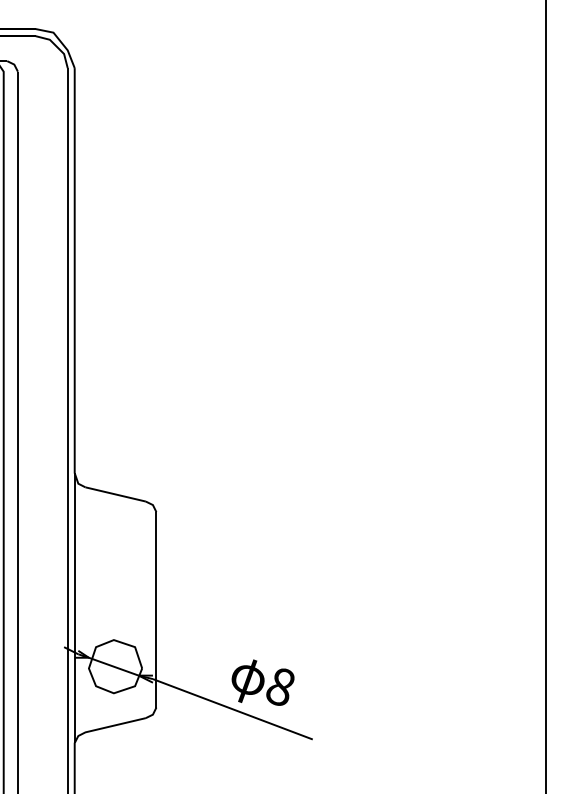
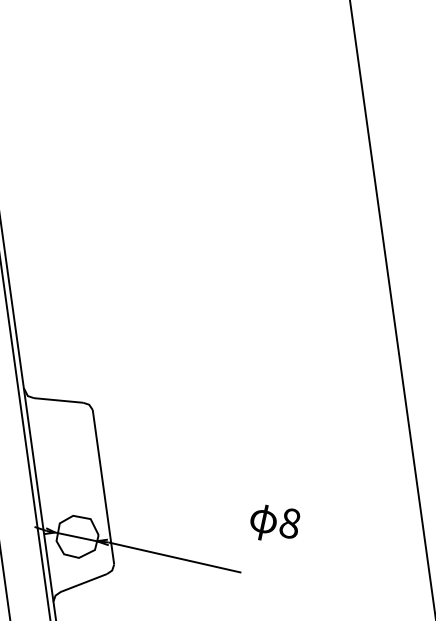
text: (262, 682) -> (275, 521), moved

